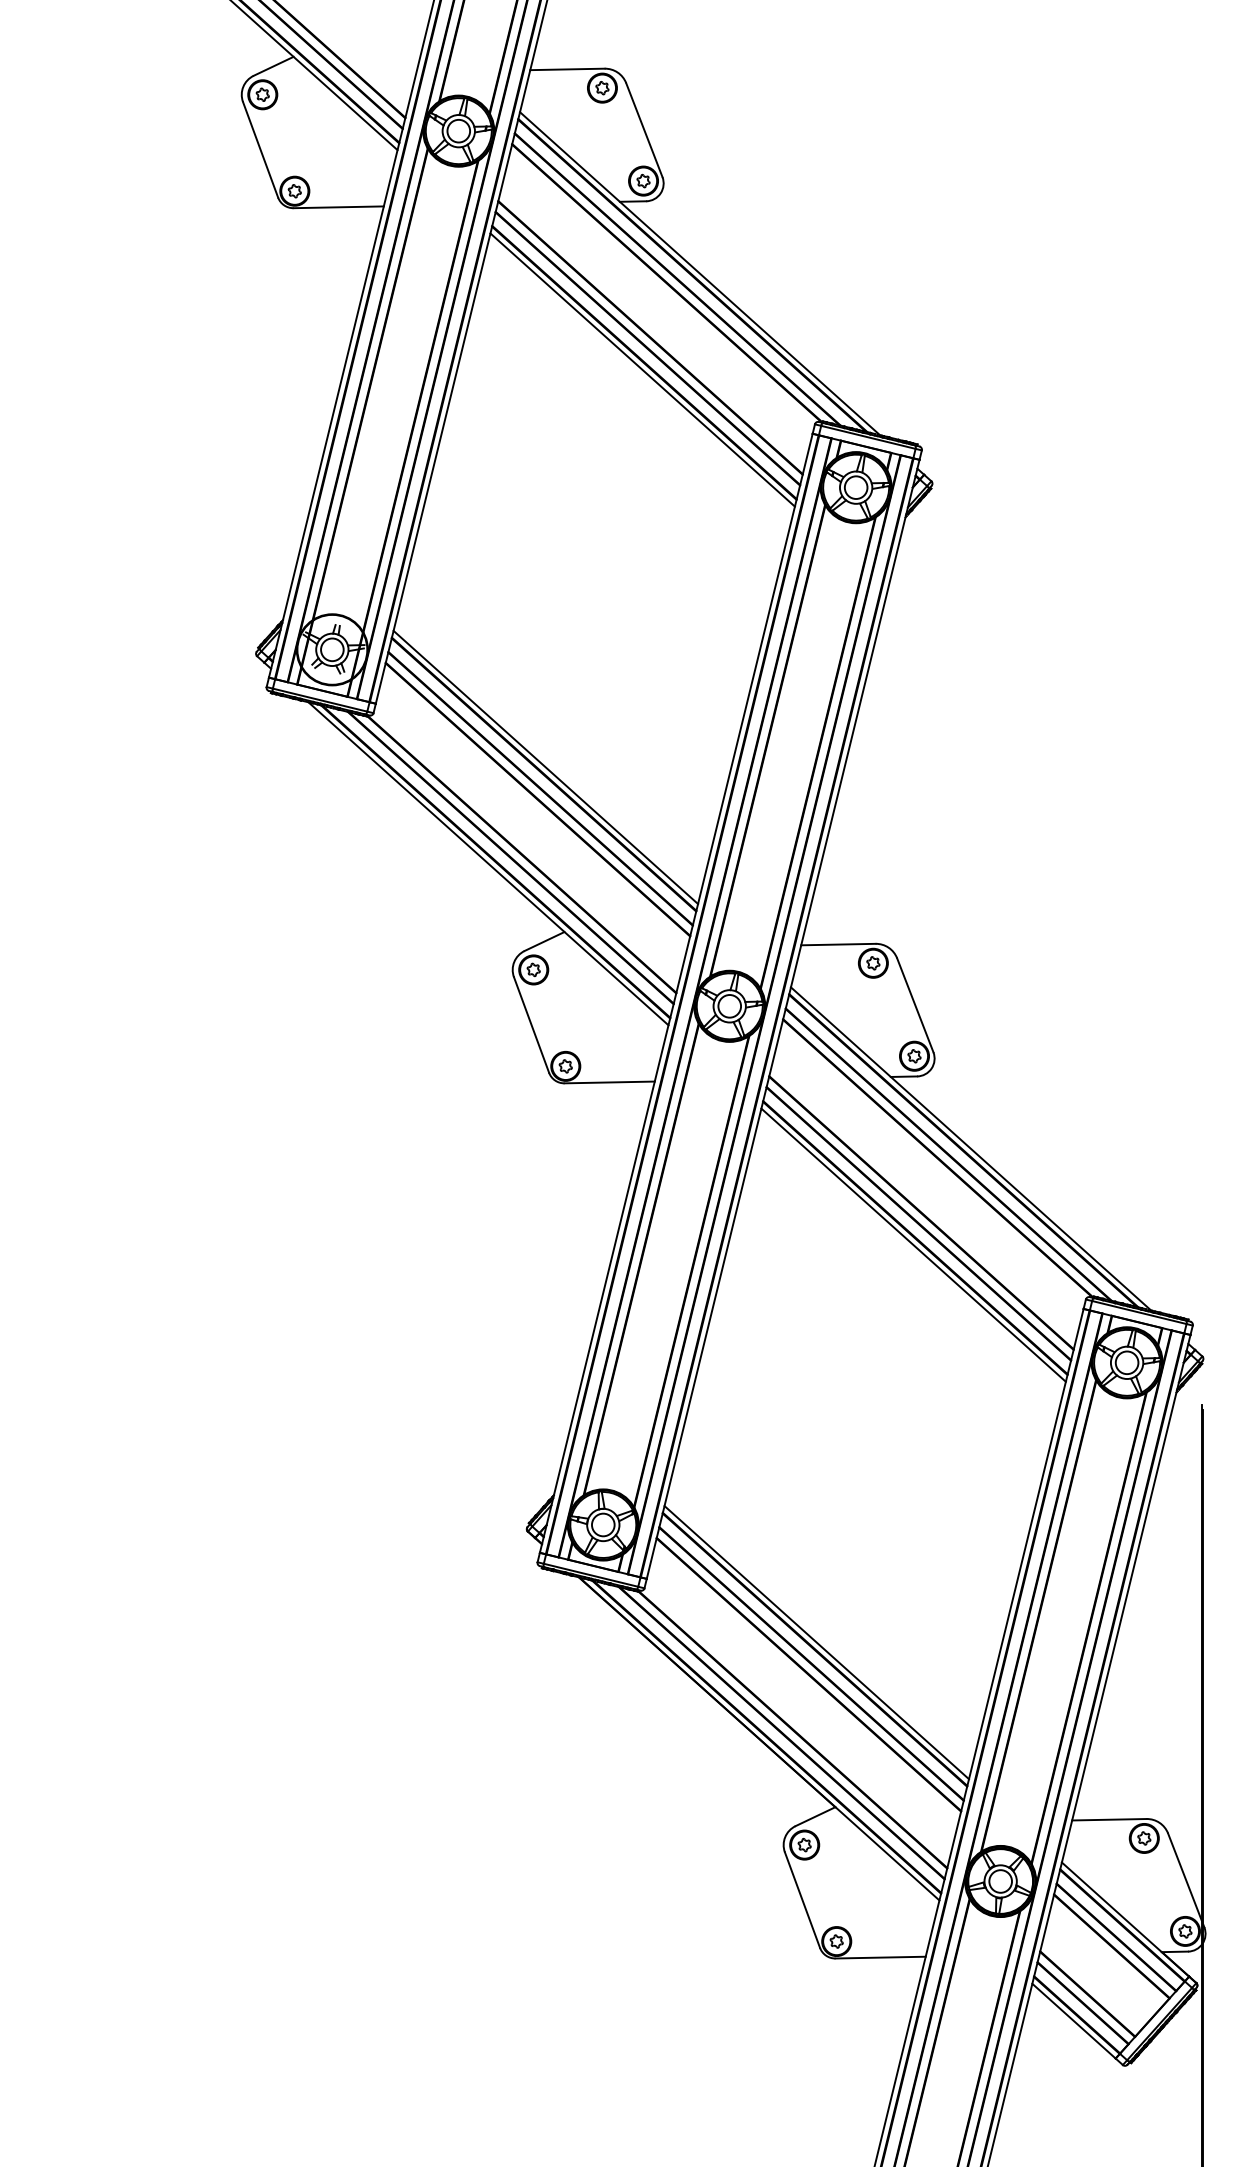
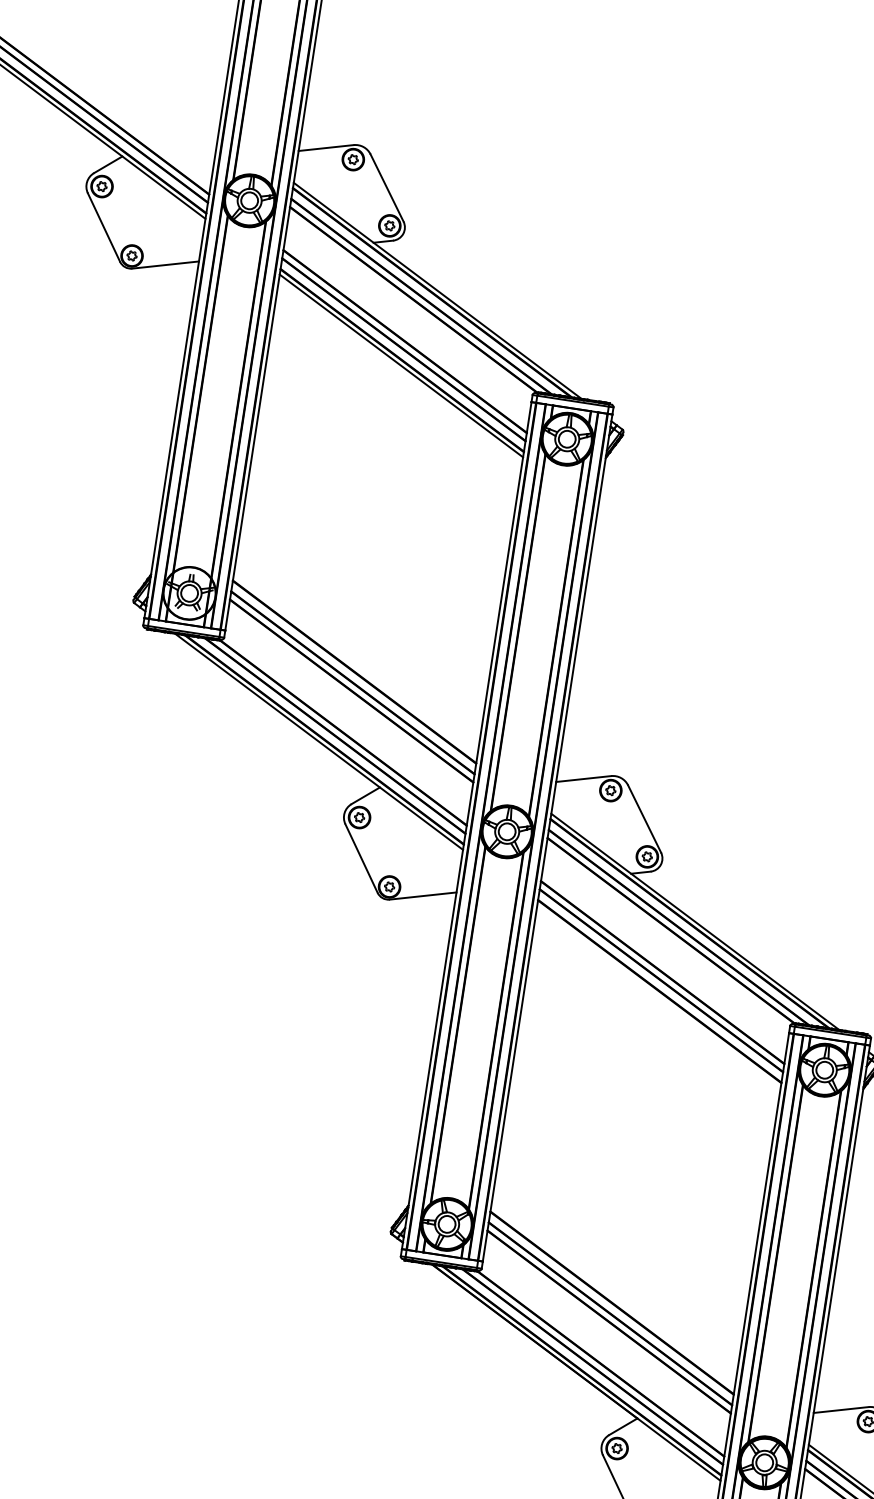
line: (545, 767) -> (355, 666), removed
line: (913, 1244) -> (658, 996), removed
line: (816, 1642) -> (612, 1297), removed

